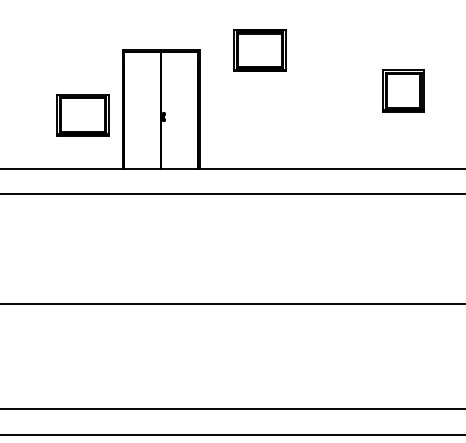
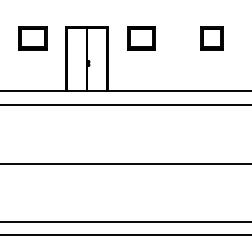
part: (259, 50) -> (141, 38), moved
part: (402, 91) -> (211, 38), moved
part: (82, 115) -> (32, 38), moved

